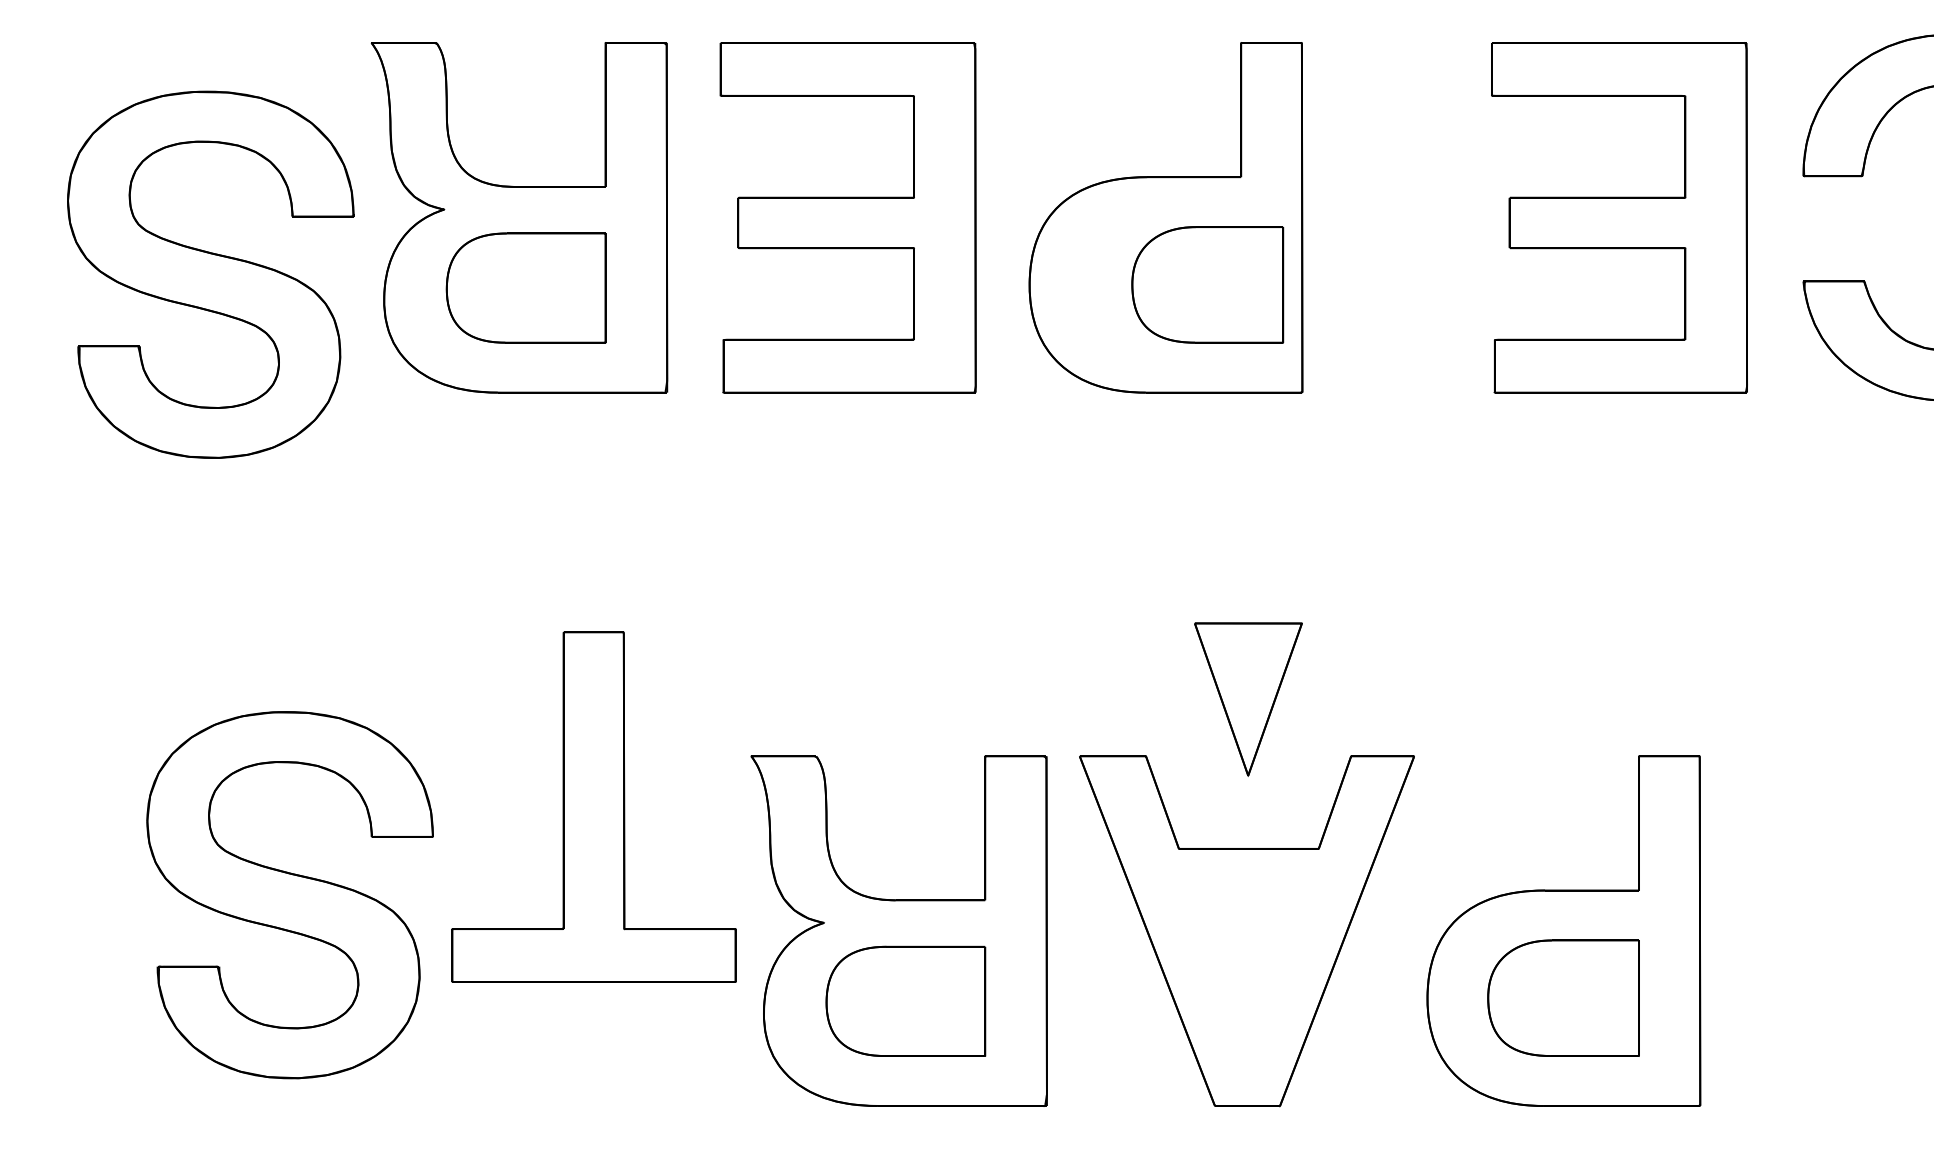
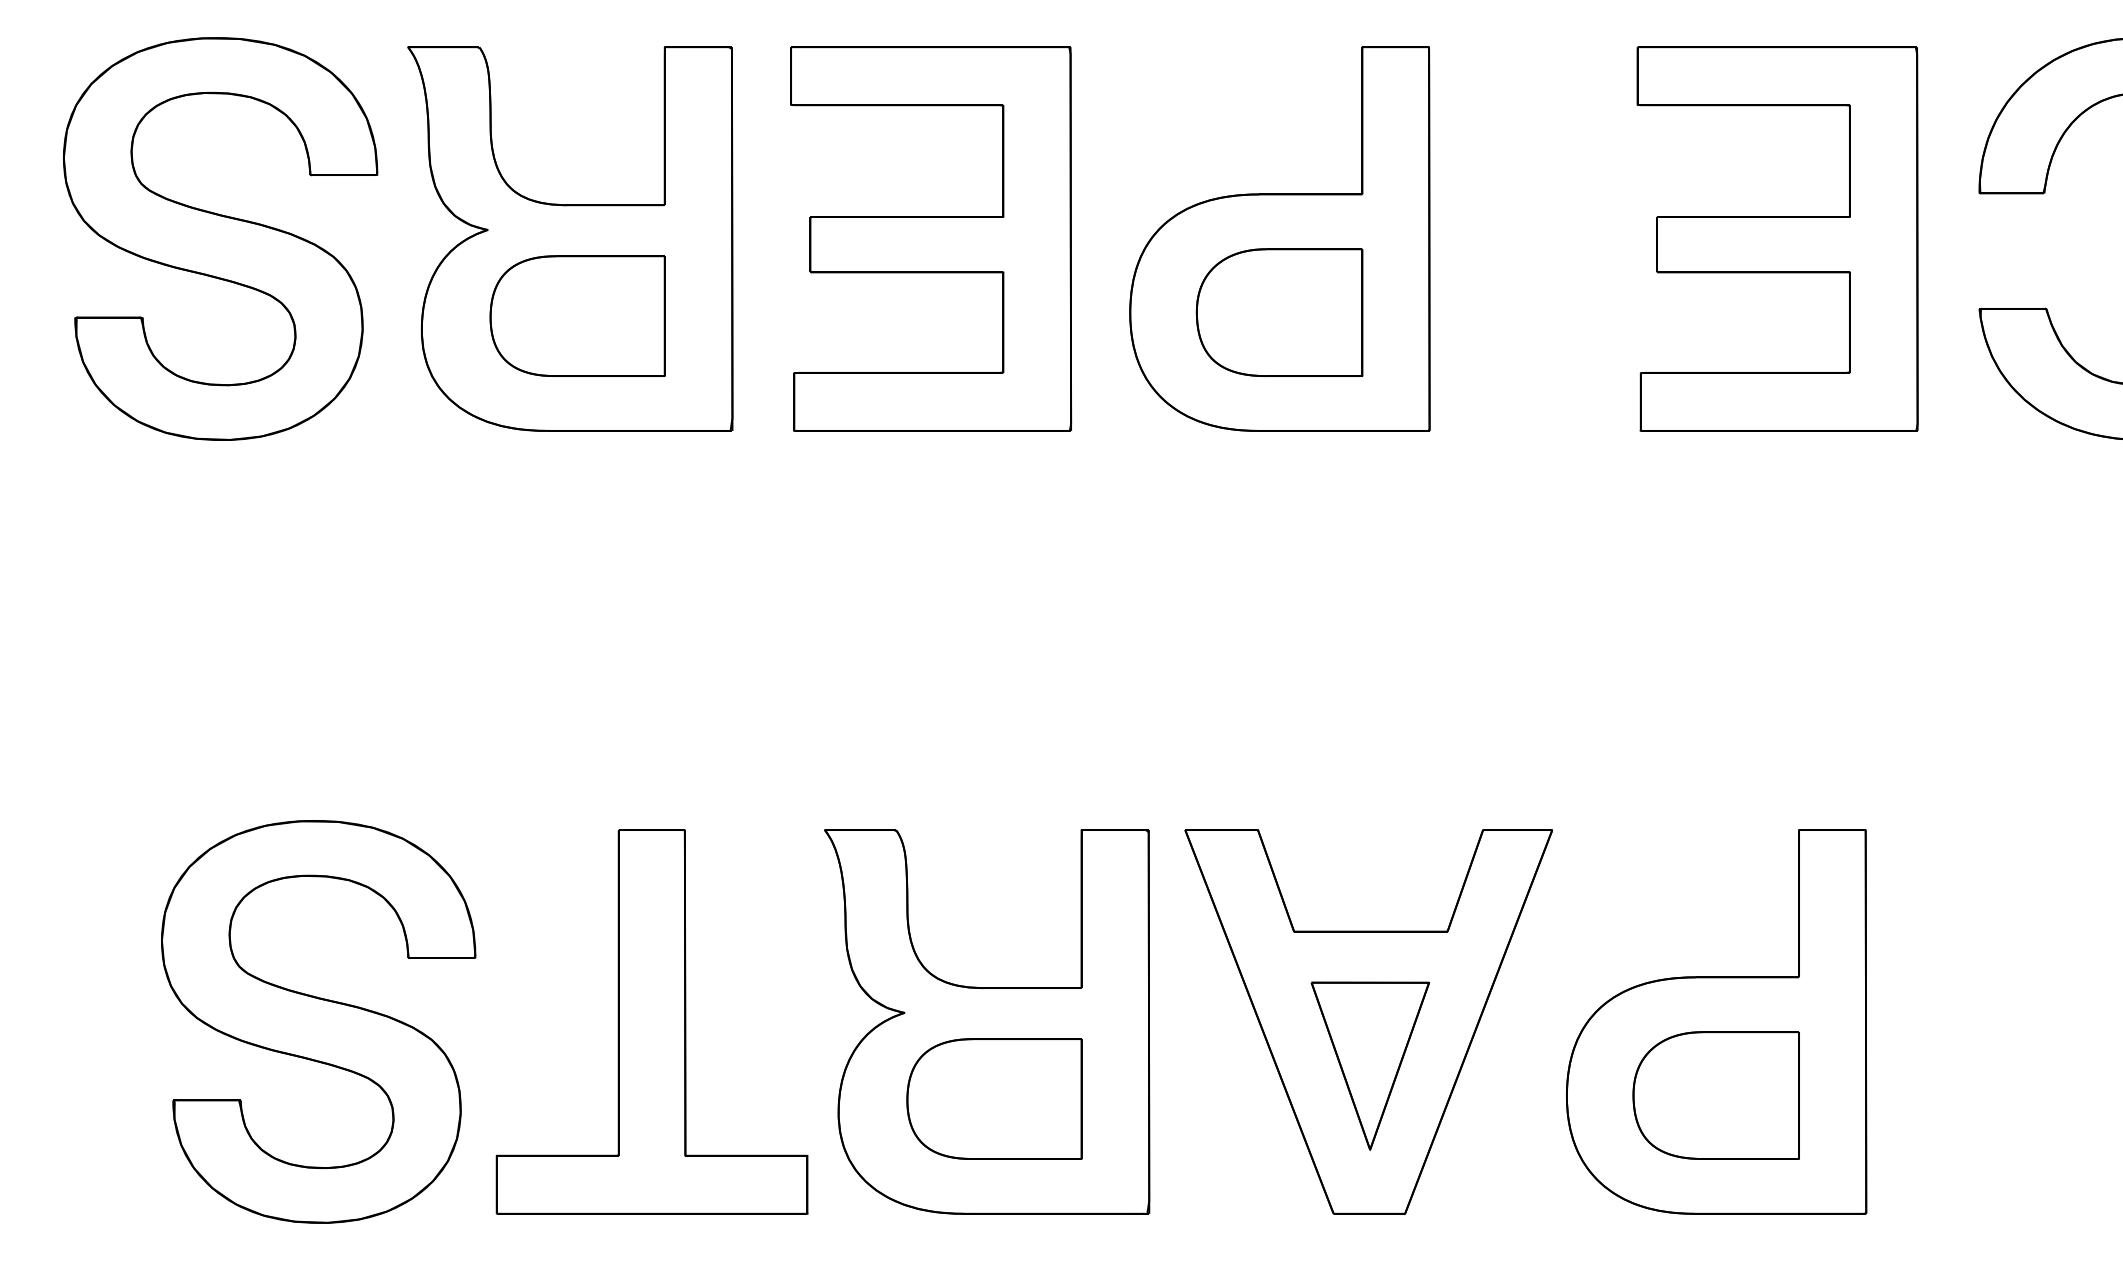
part: (210, 274) -> (220, 238), moved
part: (1207, 284) -> (1279, 312), moved
part: (1248, 699) -> (1370, 1066), moved
part: (593, 806) -> (651, 1021), moved
part: (289, 895) -> (317, 1022), moved

